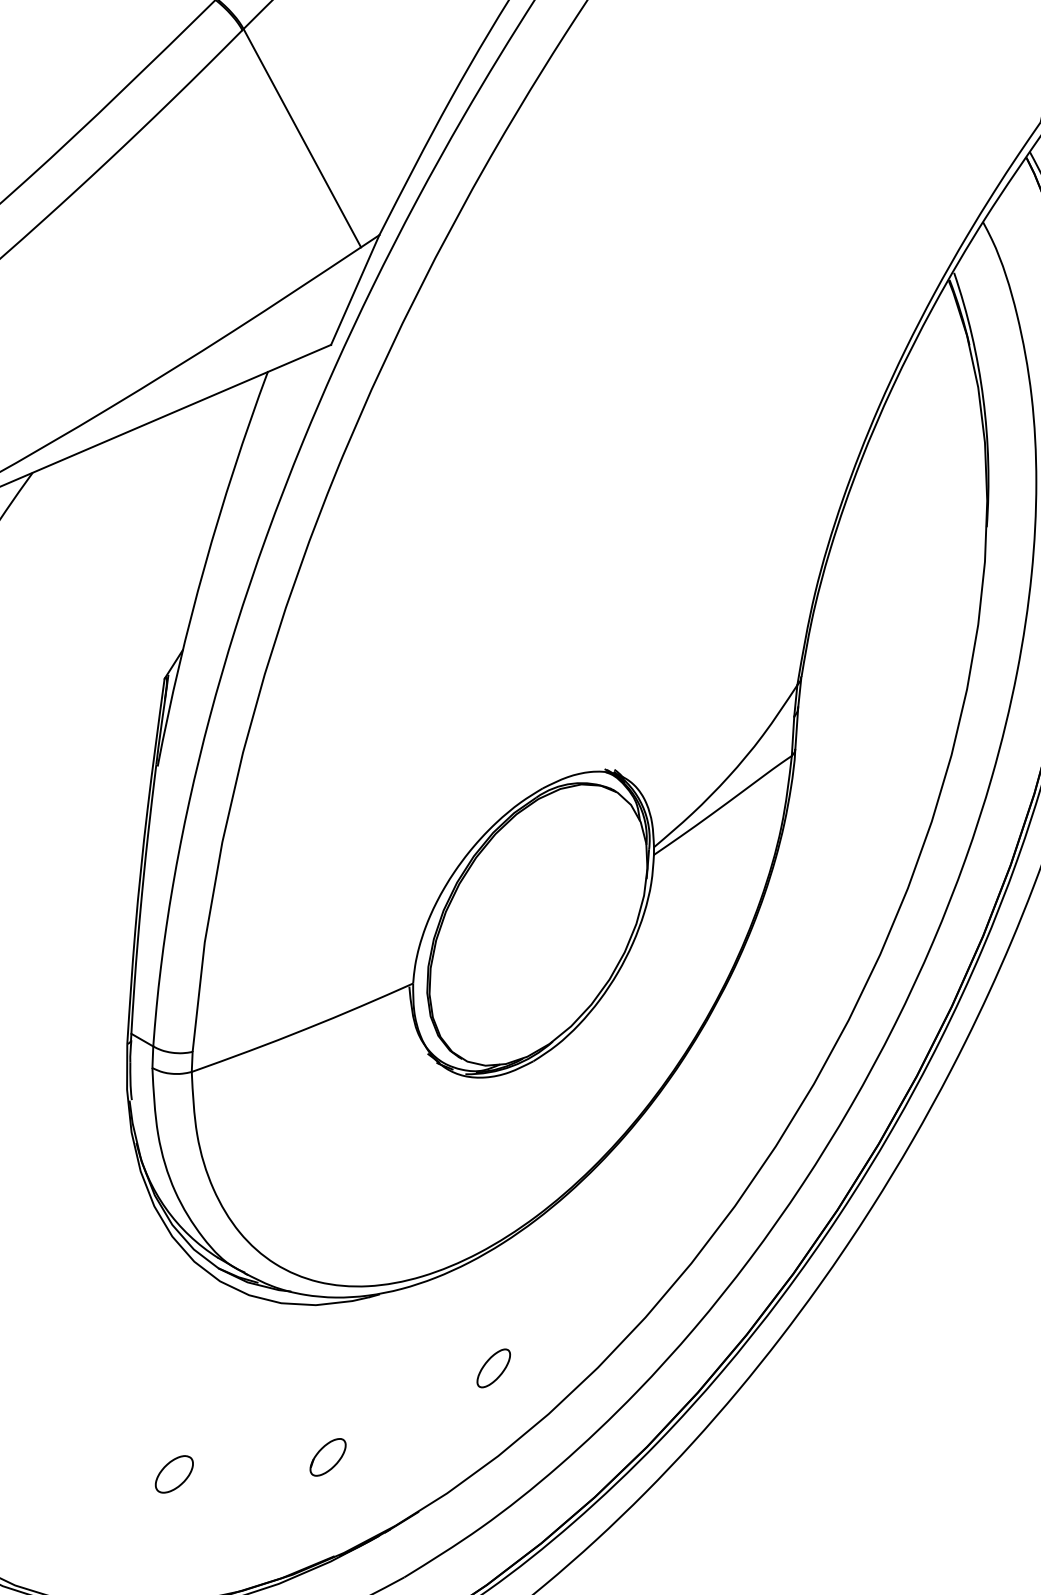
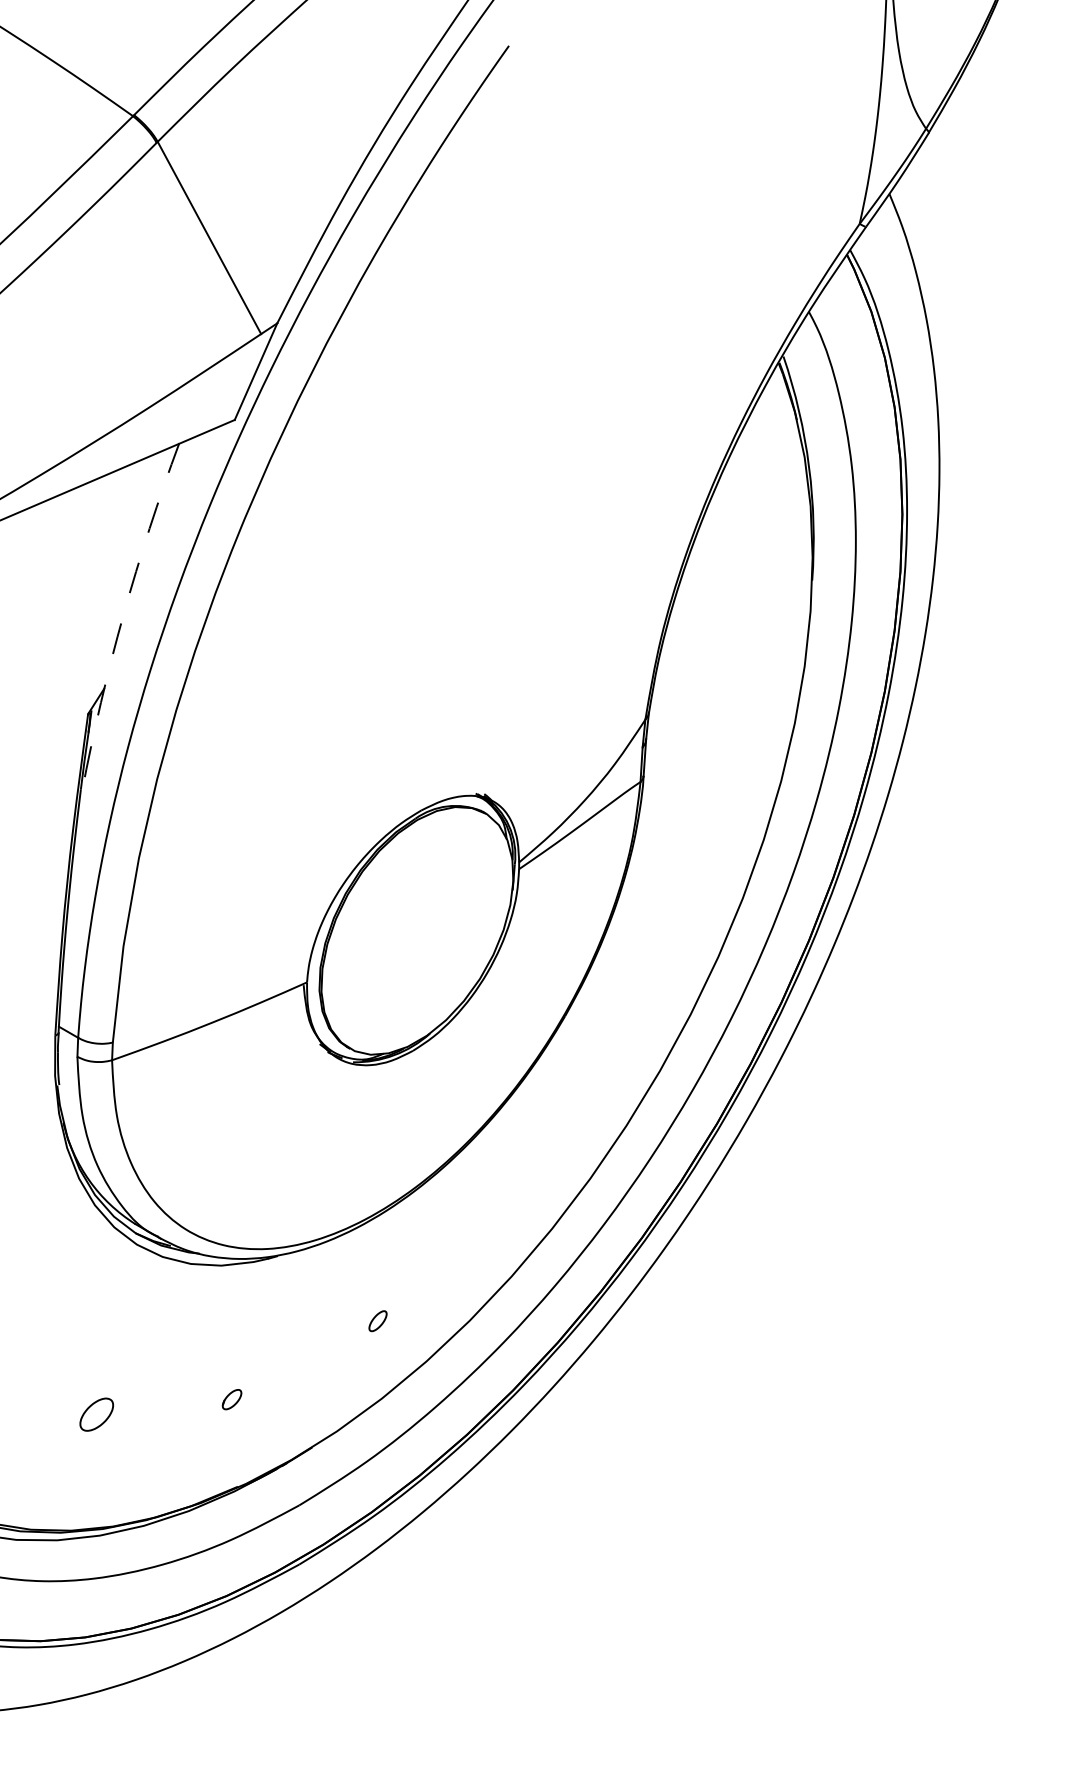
arc: (204, 566) -> (123, 615), solid -> dashed
part: (493, 1367) -> (377, 1320), size x0.6
part: (327, 1457) -> (231, 1399), size x0.6

